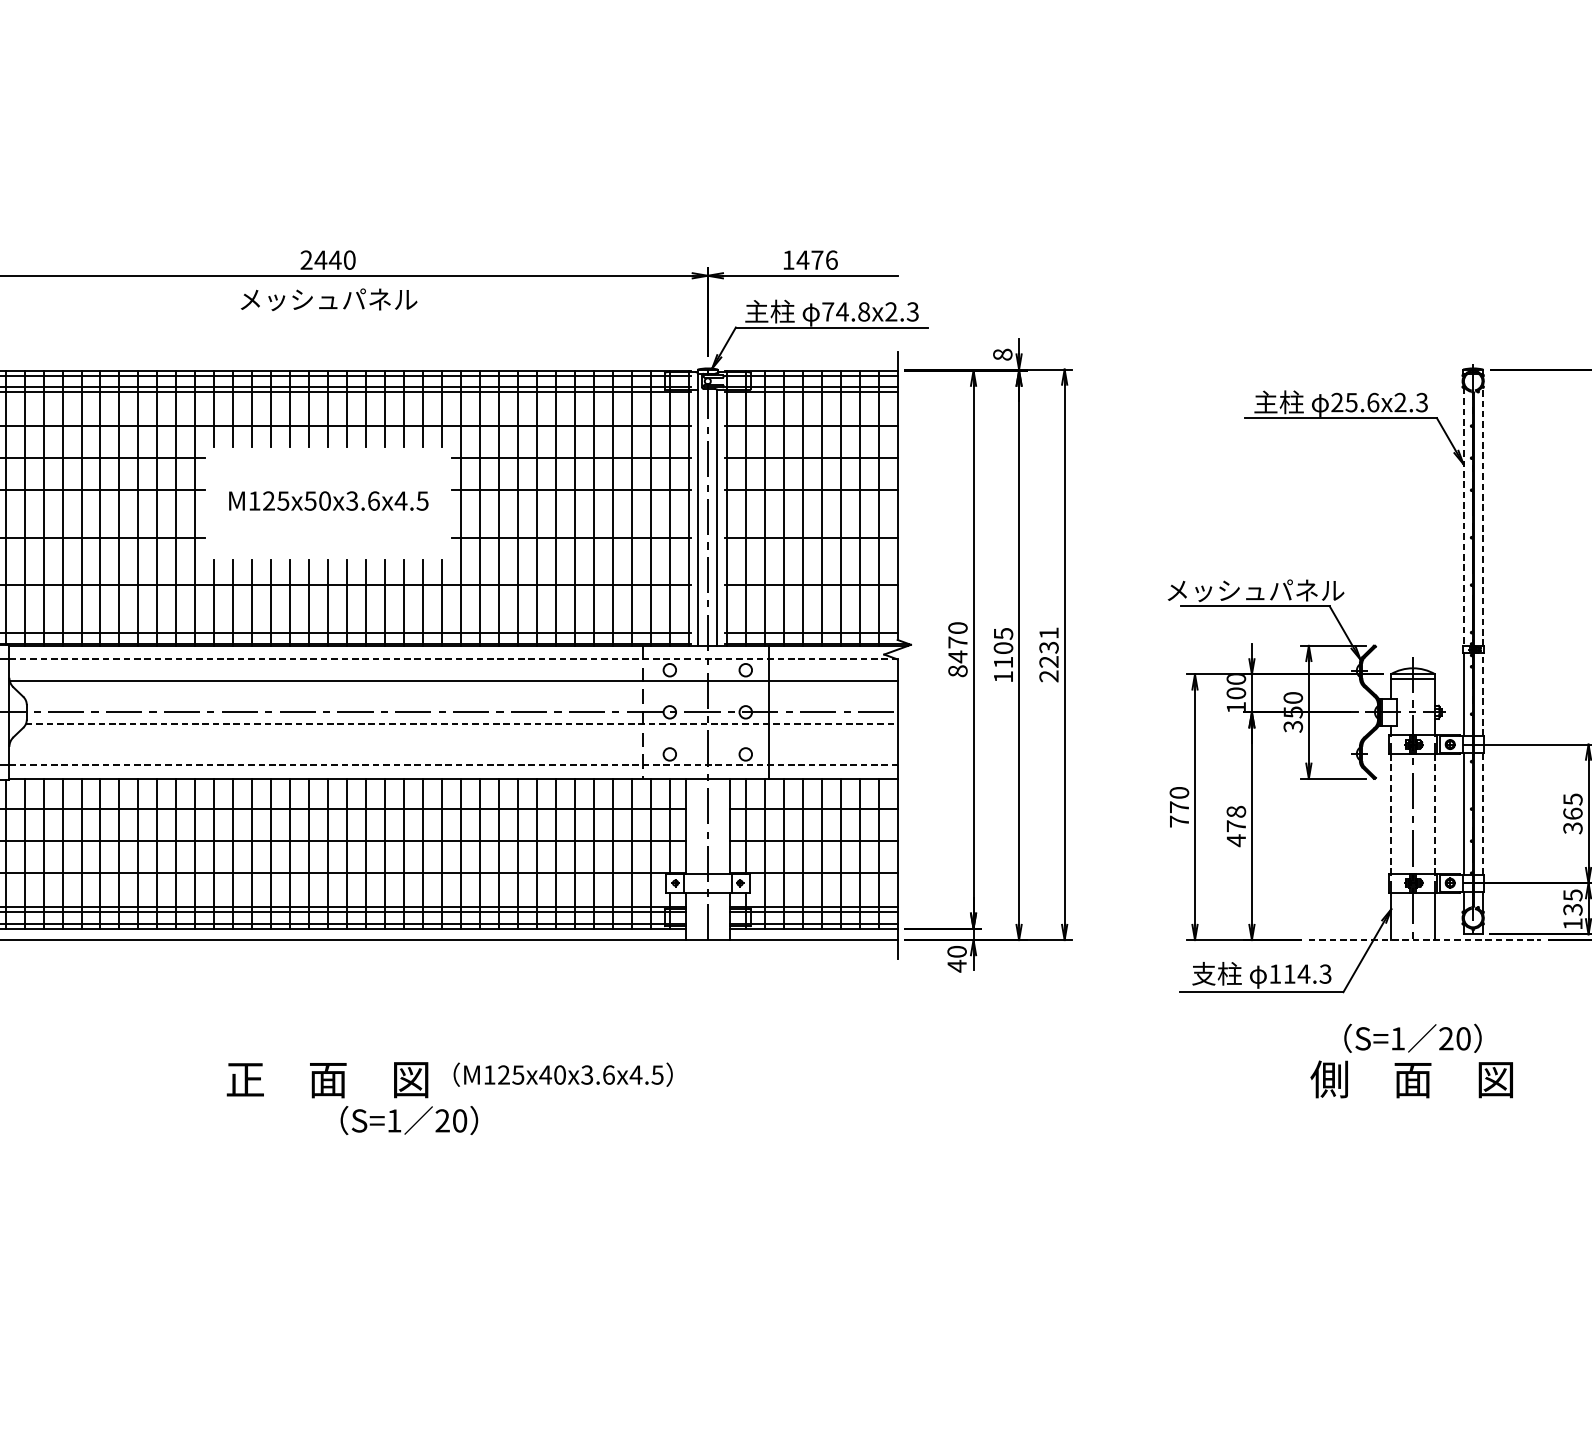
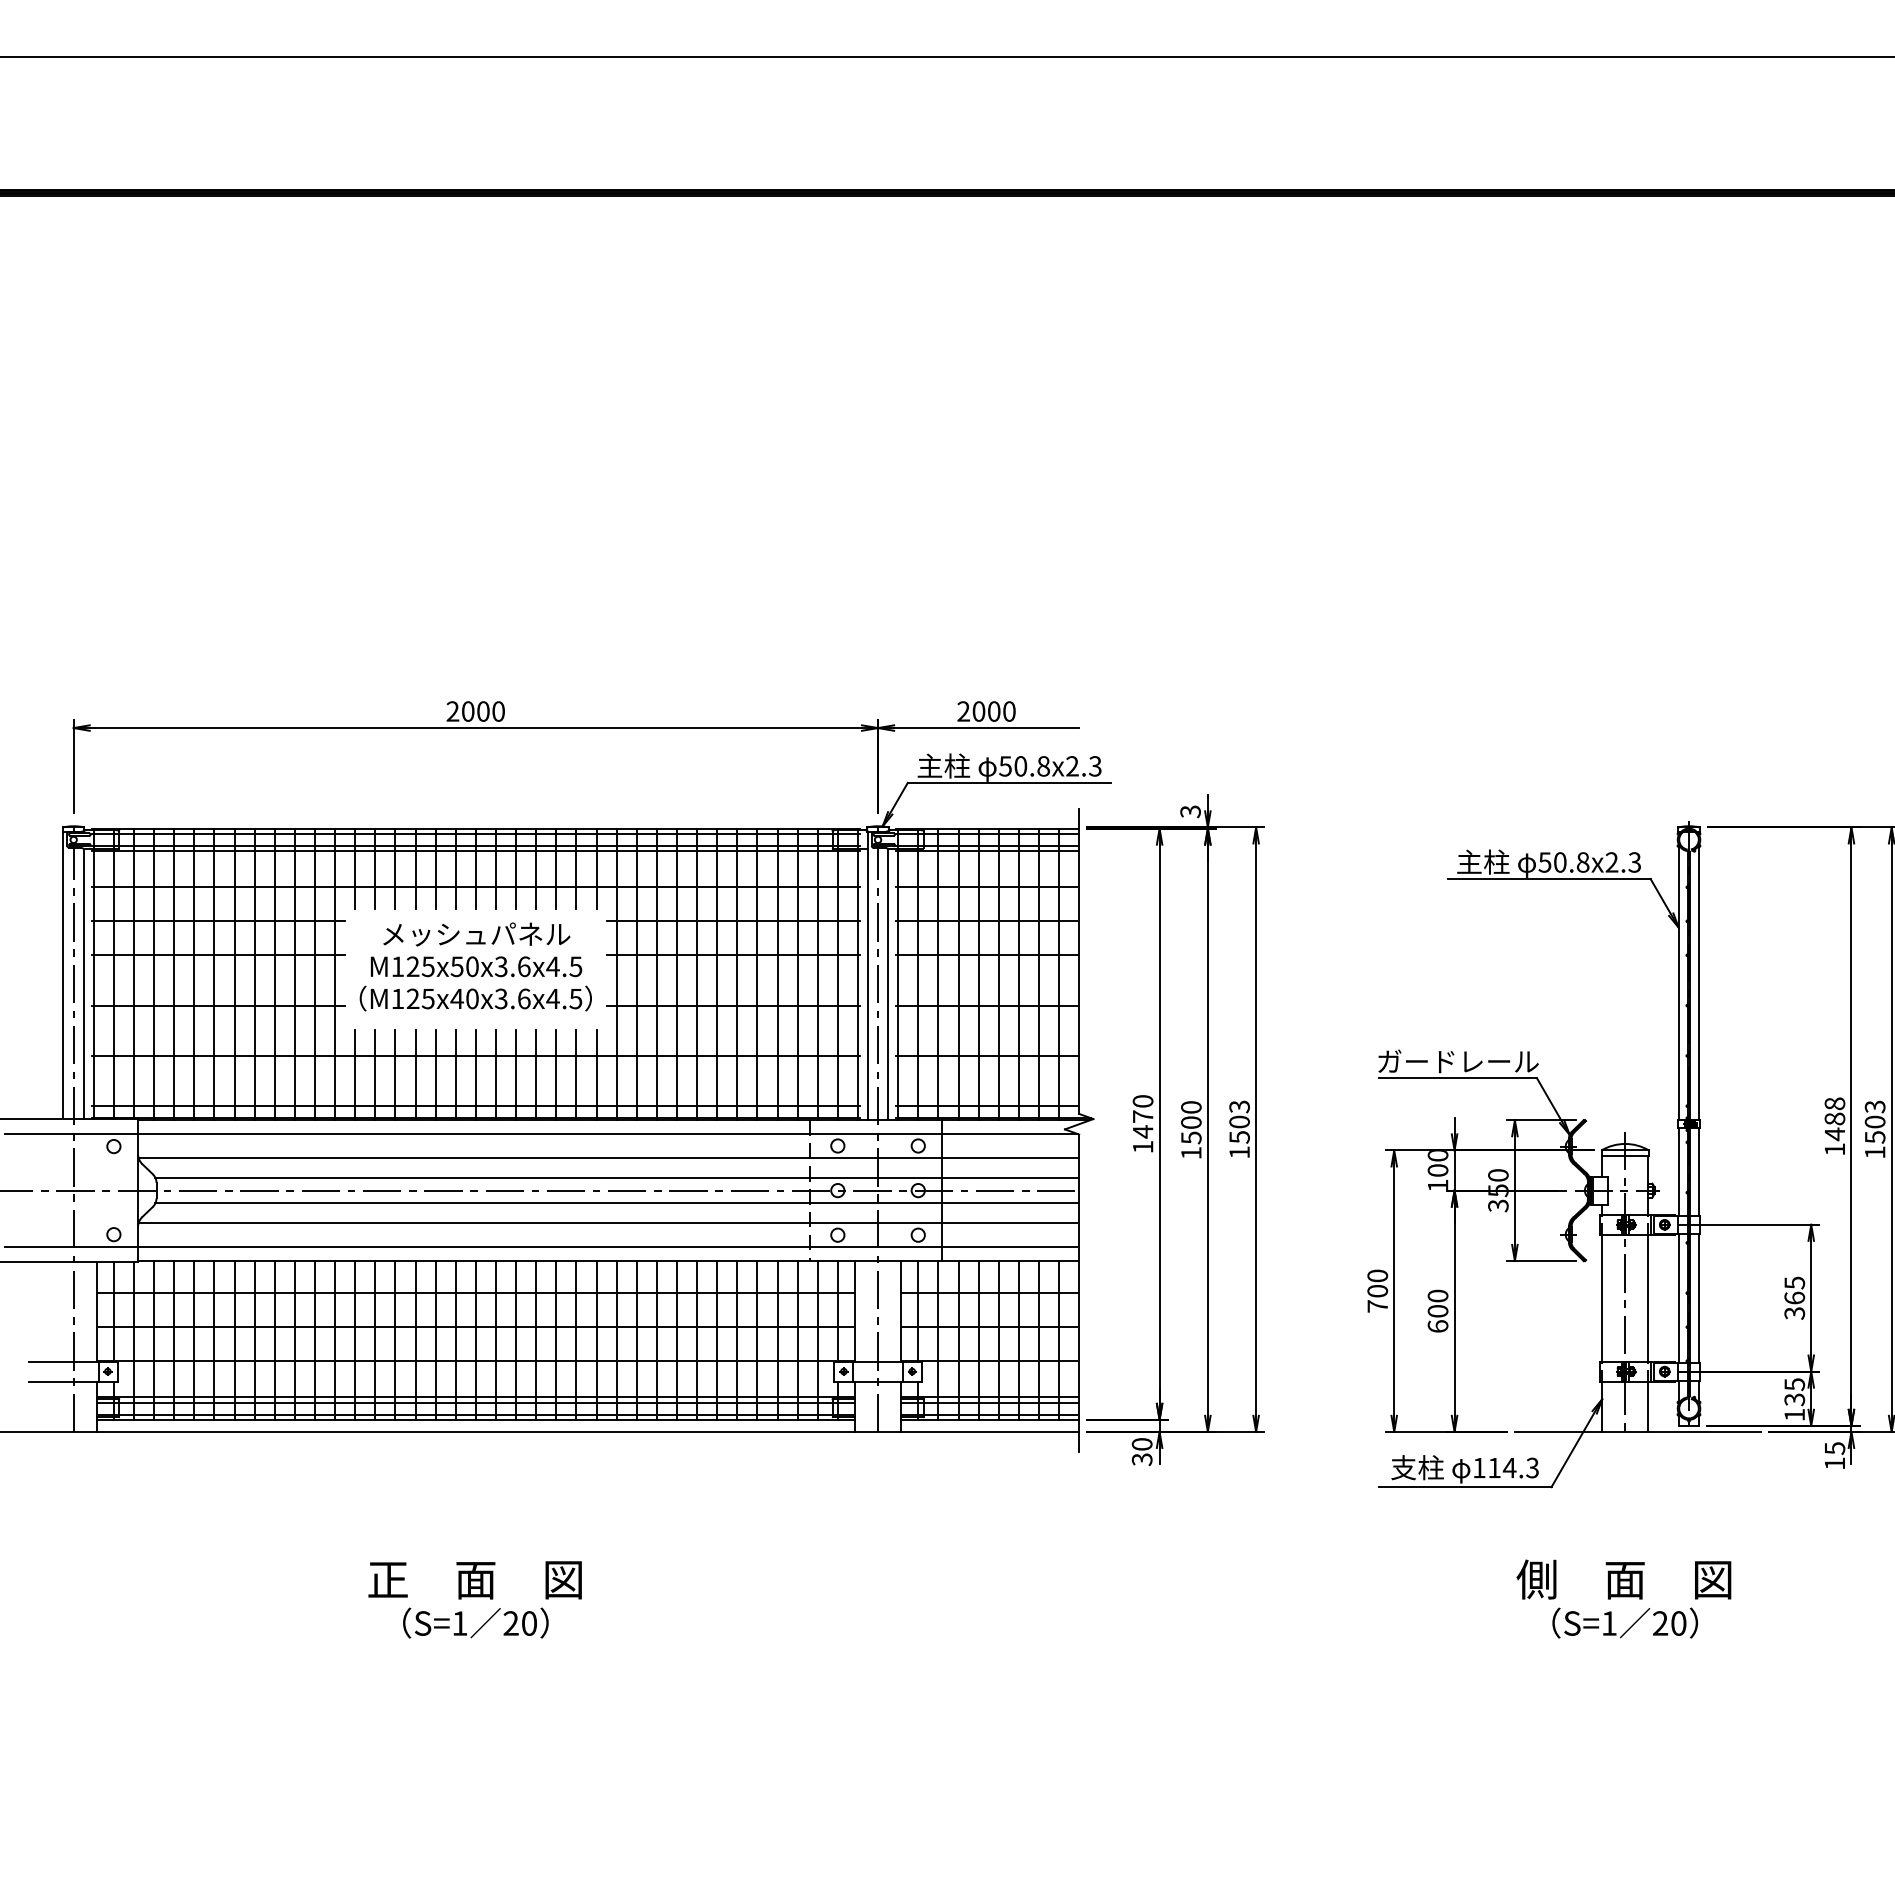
text: (327, 260) -> (475, 711), 2440 -> 2000
text: (810, 260) -> (986, 711), 1476 -> 2000
text: (328, 299) -> (476, 934), moved
text: (835, 312) -> (1013, 766), 74.8x2.3 -> 50.8x2.3
text: (1002, 354) -> (1190, 811), 8 -> 3
text: (1354, 402) -> (1563, 862), 25.6x2.3 -> 50.8x2.3
line: (1463, 516) -> (1678, 983), dashed -> solid
line: (1483, 516) -> (1699, 983), dashed -> solid
text: (1255, 590) -> (1458, 1061), メッシュパネル -> ガードレール
text: (1003, 648) -> (1191, 1122), 1105 -> 1500
text: (1048, 654) -> (1239, 1129), 2231 -> 1503
line: (453, 659) -> (608, 1134), dashed -> solid
text: (957, 670) -> (1142, 1146), 8470 -> 1470
line: (1483, 695) -> (1699, 1172), dashed -> solid
line: (461, 699) -> (617, 1177), added
line: (461, 724) -> (617, 1203), dashed -> solid
line: (453, 743) -> (608, 1223), added
line: (453, 765) -> (608, 1246), dashed -> solid
text: (1179, 806) -> (1377, 1290), 770 -> 700
line: (1483, 813) -> (1699, 1297), dashed -> solid
line: (1391, 814) -> (1602, 1298), dashed -> solid
line: (1434, 814) -> (1648, 1298), dashed -> solid
text: (1235, 826) -> (1437, 1311), 478 -> 600
line: (1425, 939) -> (1638, 1431), dashed -> solid
text: (956, 966) -> (1141, 1459), 40 -> 30
text: (1412, 1037) -> (1624, 1622), moved
text: (562, 1074) -> (475, 998), moved
text: (409, 1119) -> (475, 1622), moved

